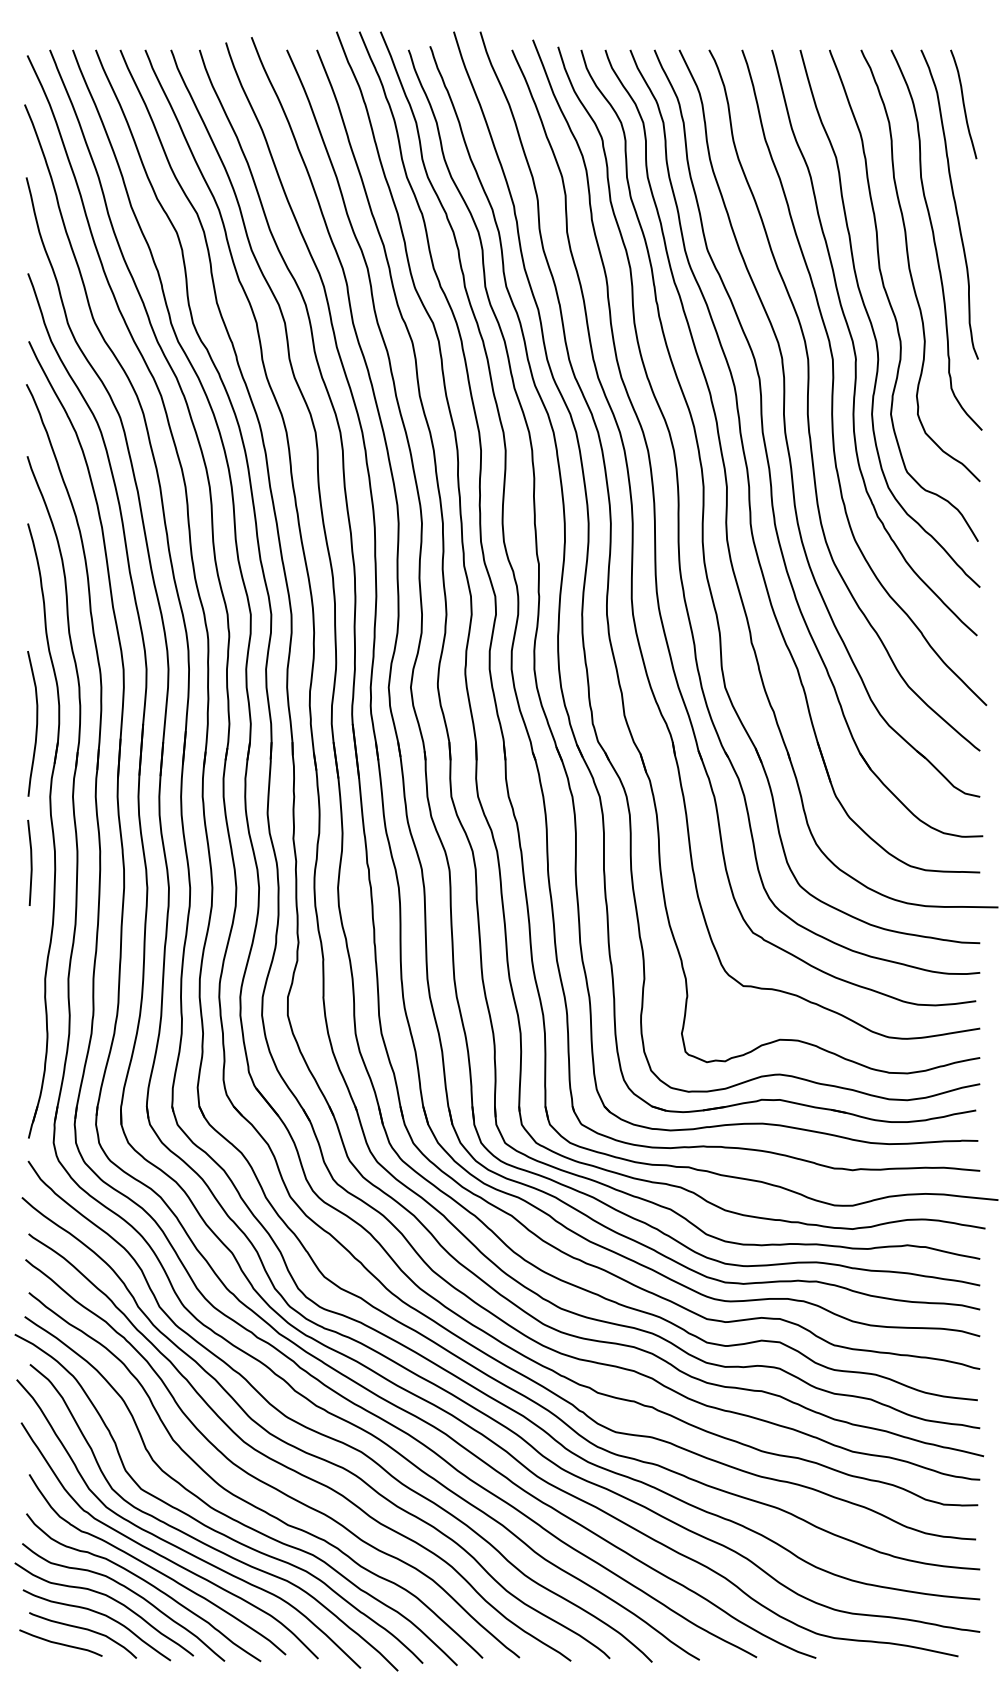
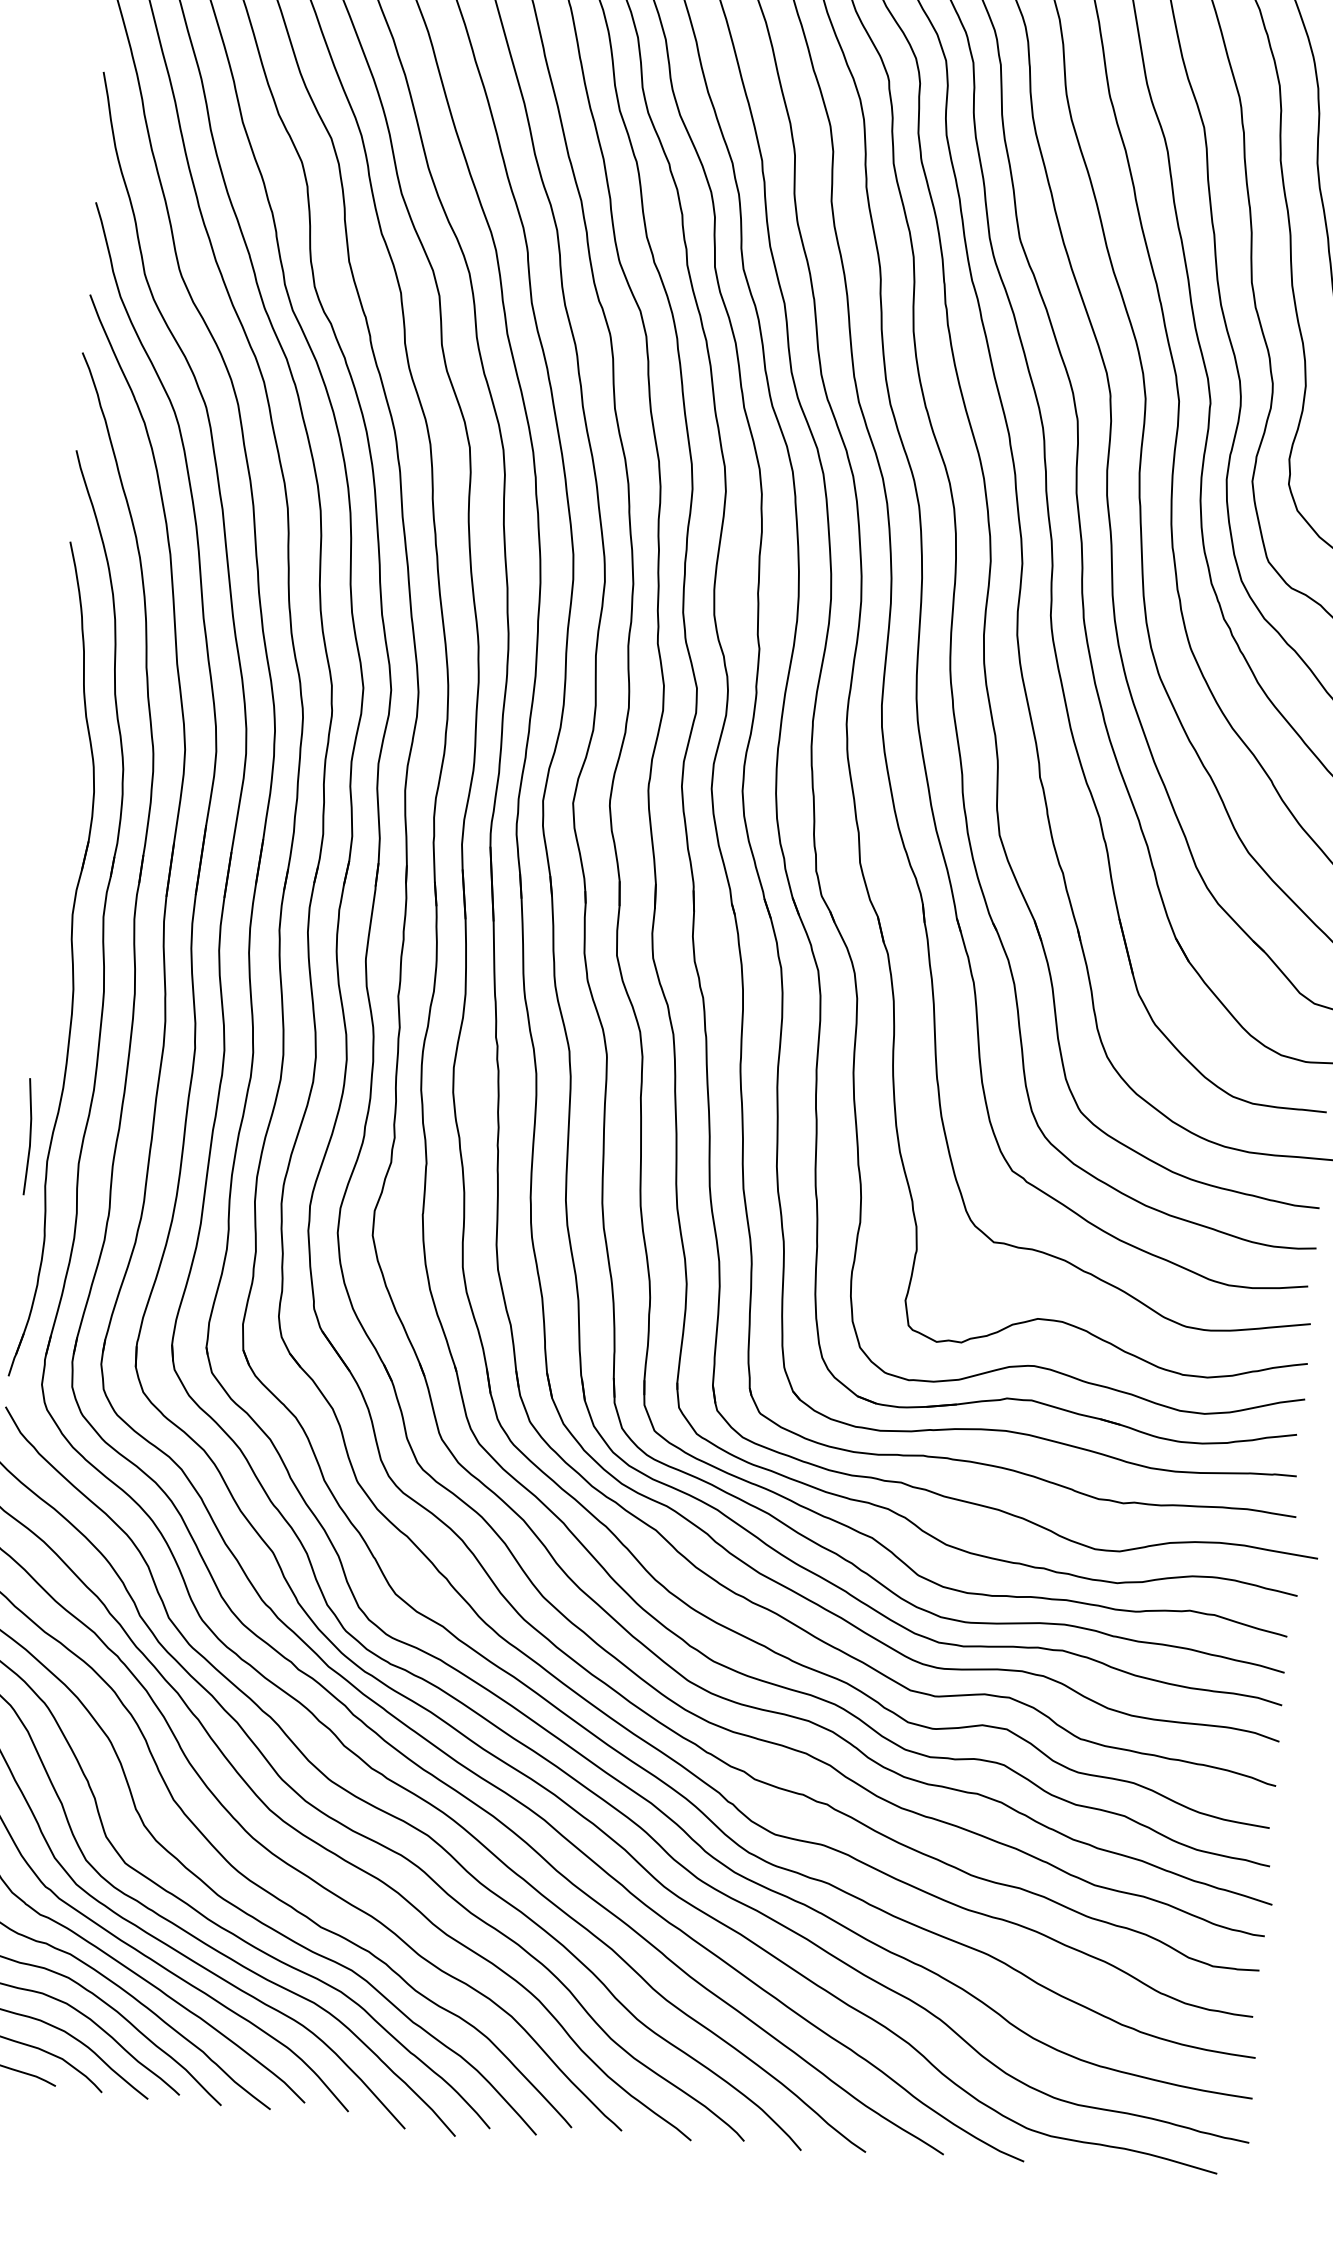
curve: (36, 723) -> (61, 813), removed
line: (30, 862) -> (29, 1136), moved

